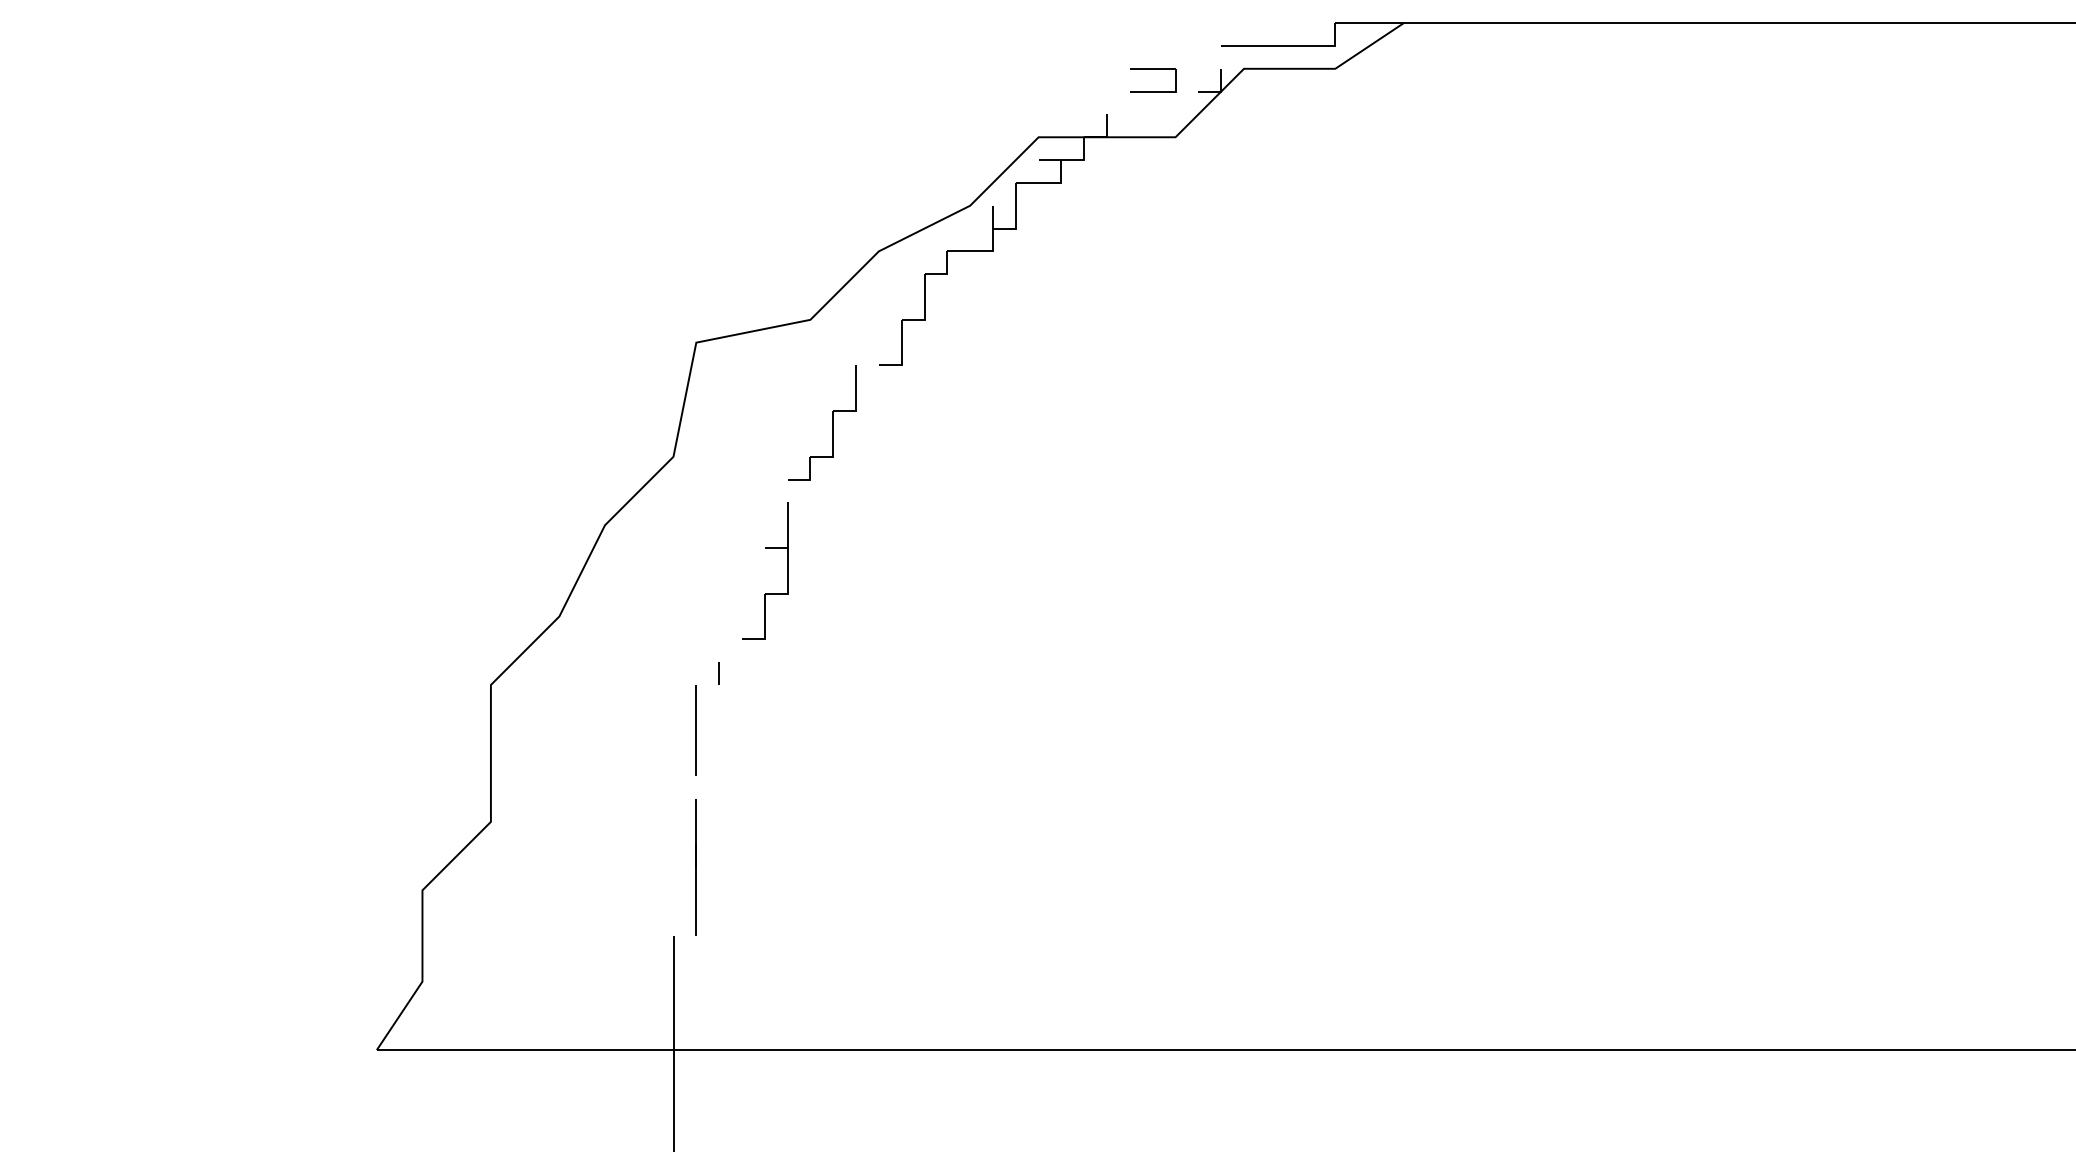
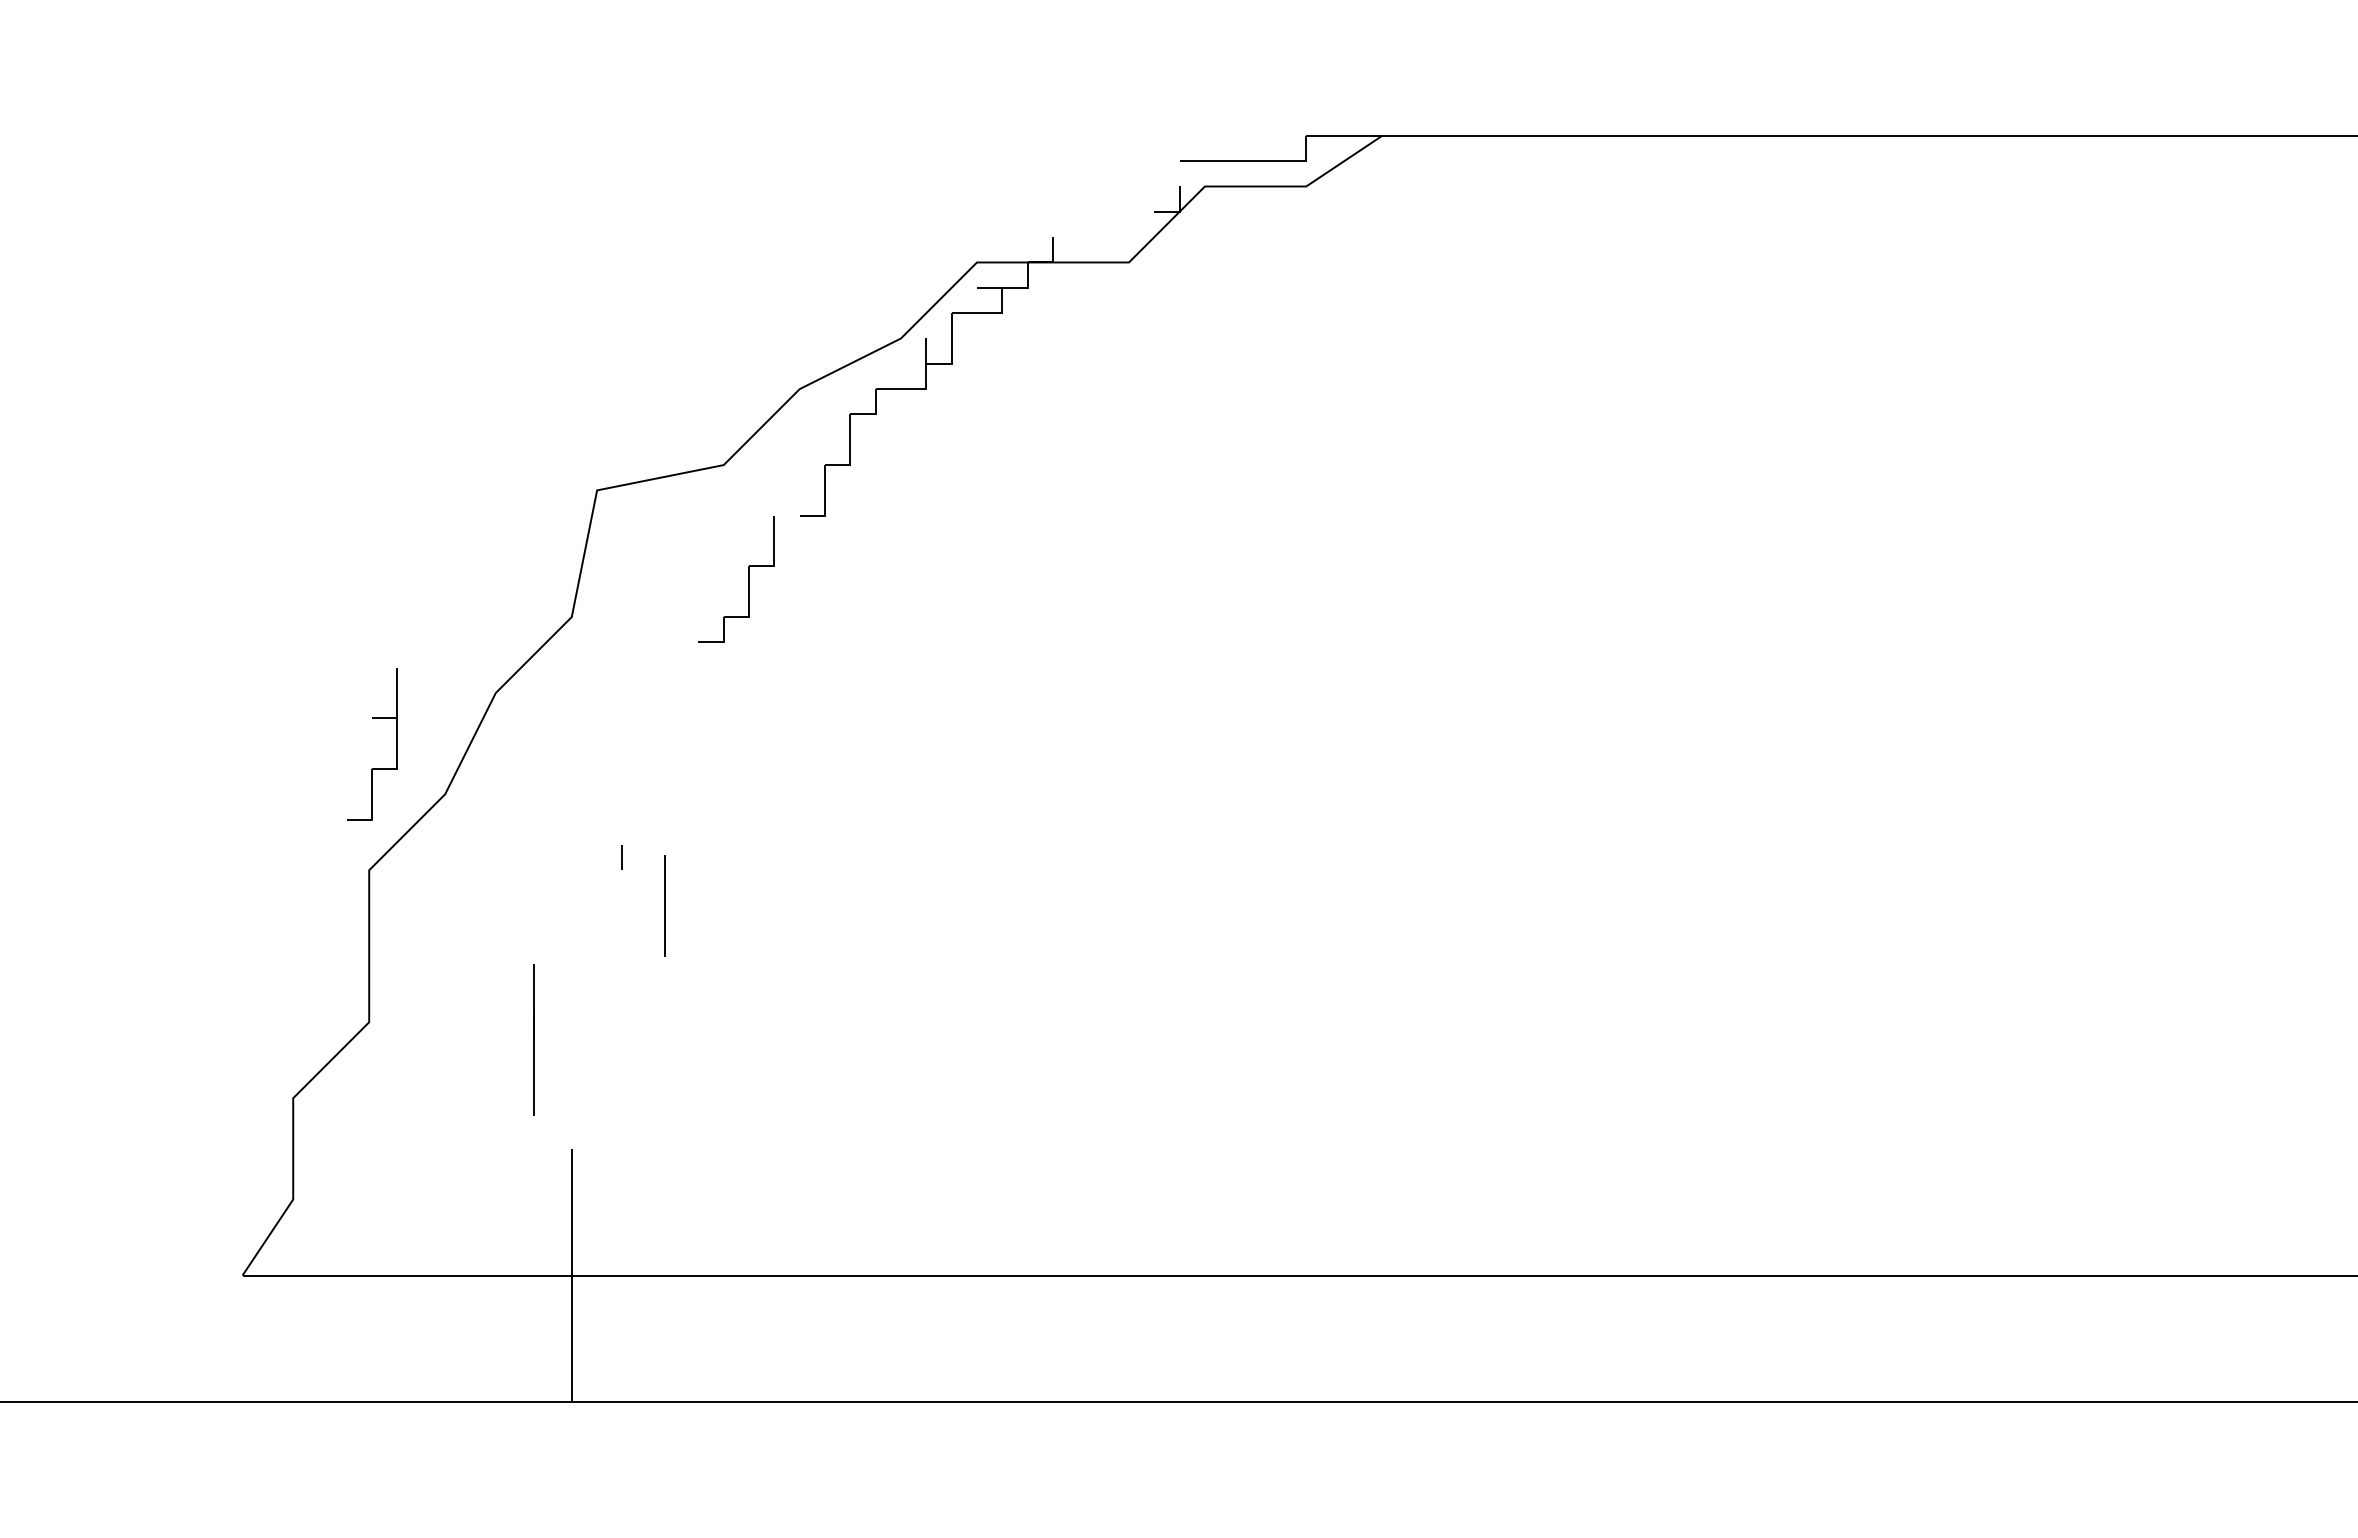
part: (1152, 68) -> (1103, 186), removed
part: (786, 571) -> (396, 744), moved
line: (695, 730) -> (664, 905), moved
line: (695, 867) -> (533, 1039), moved

